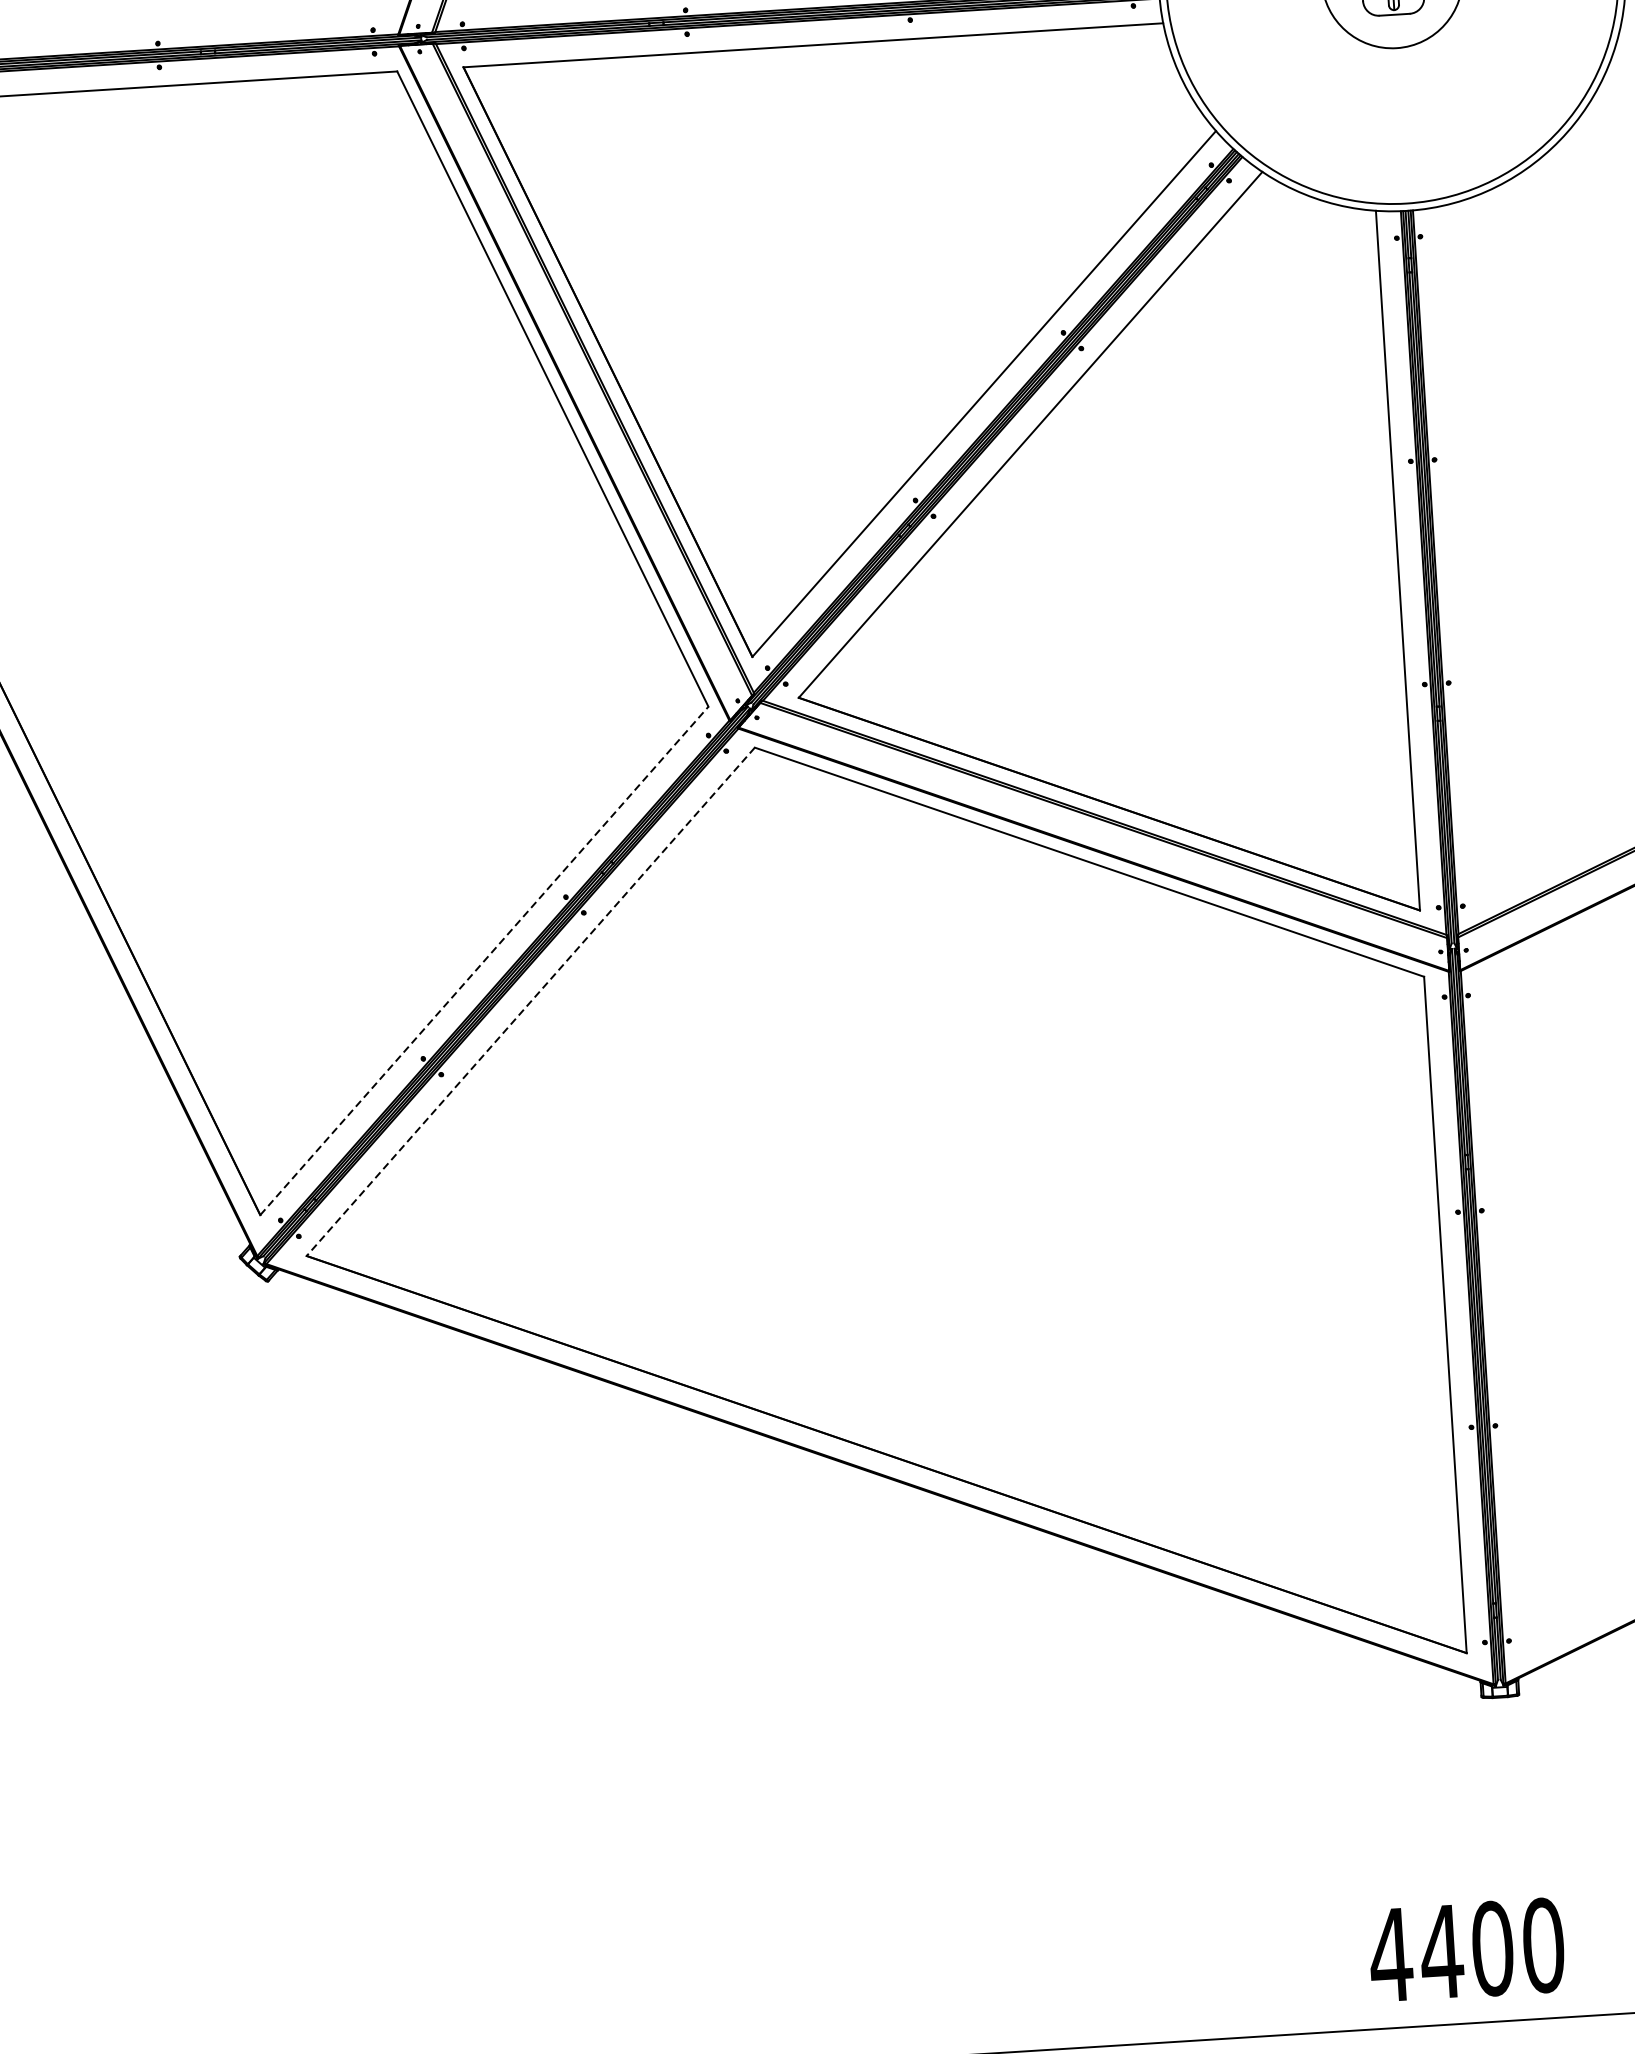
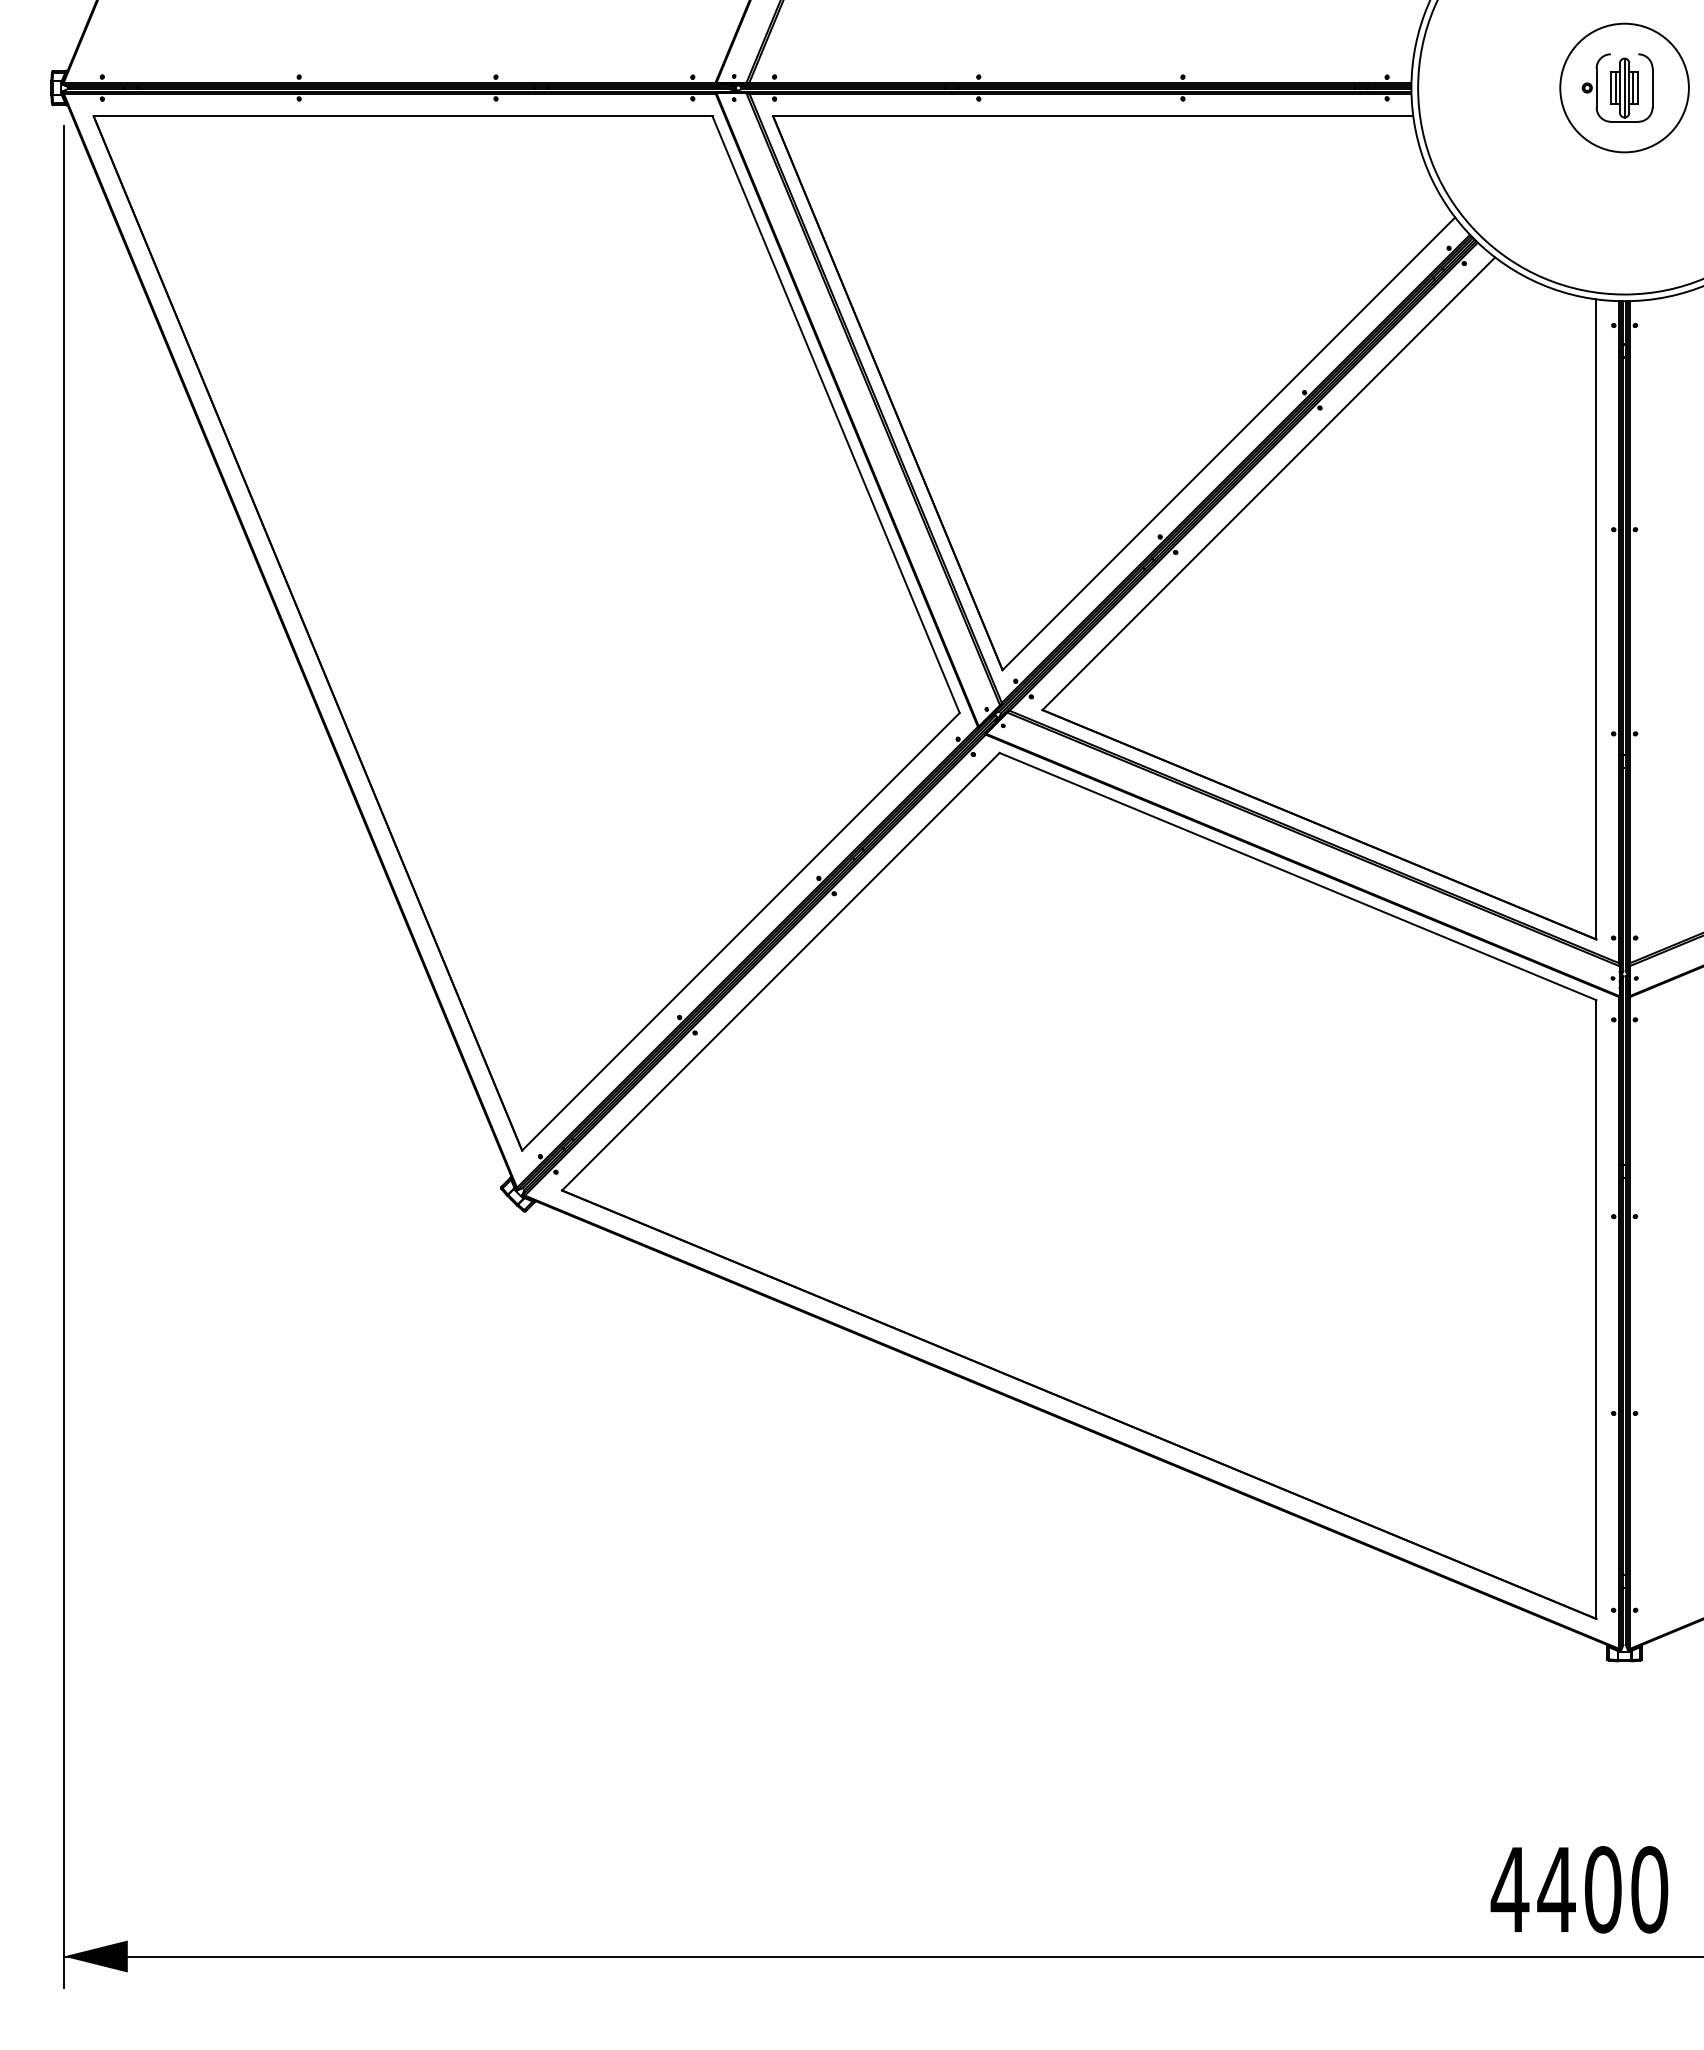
line: (485, 960) -> (741, 931), dashed -> solid
line: (530, 1002) -> (780, 972), dashed -> solid

